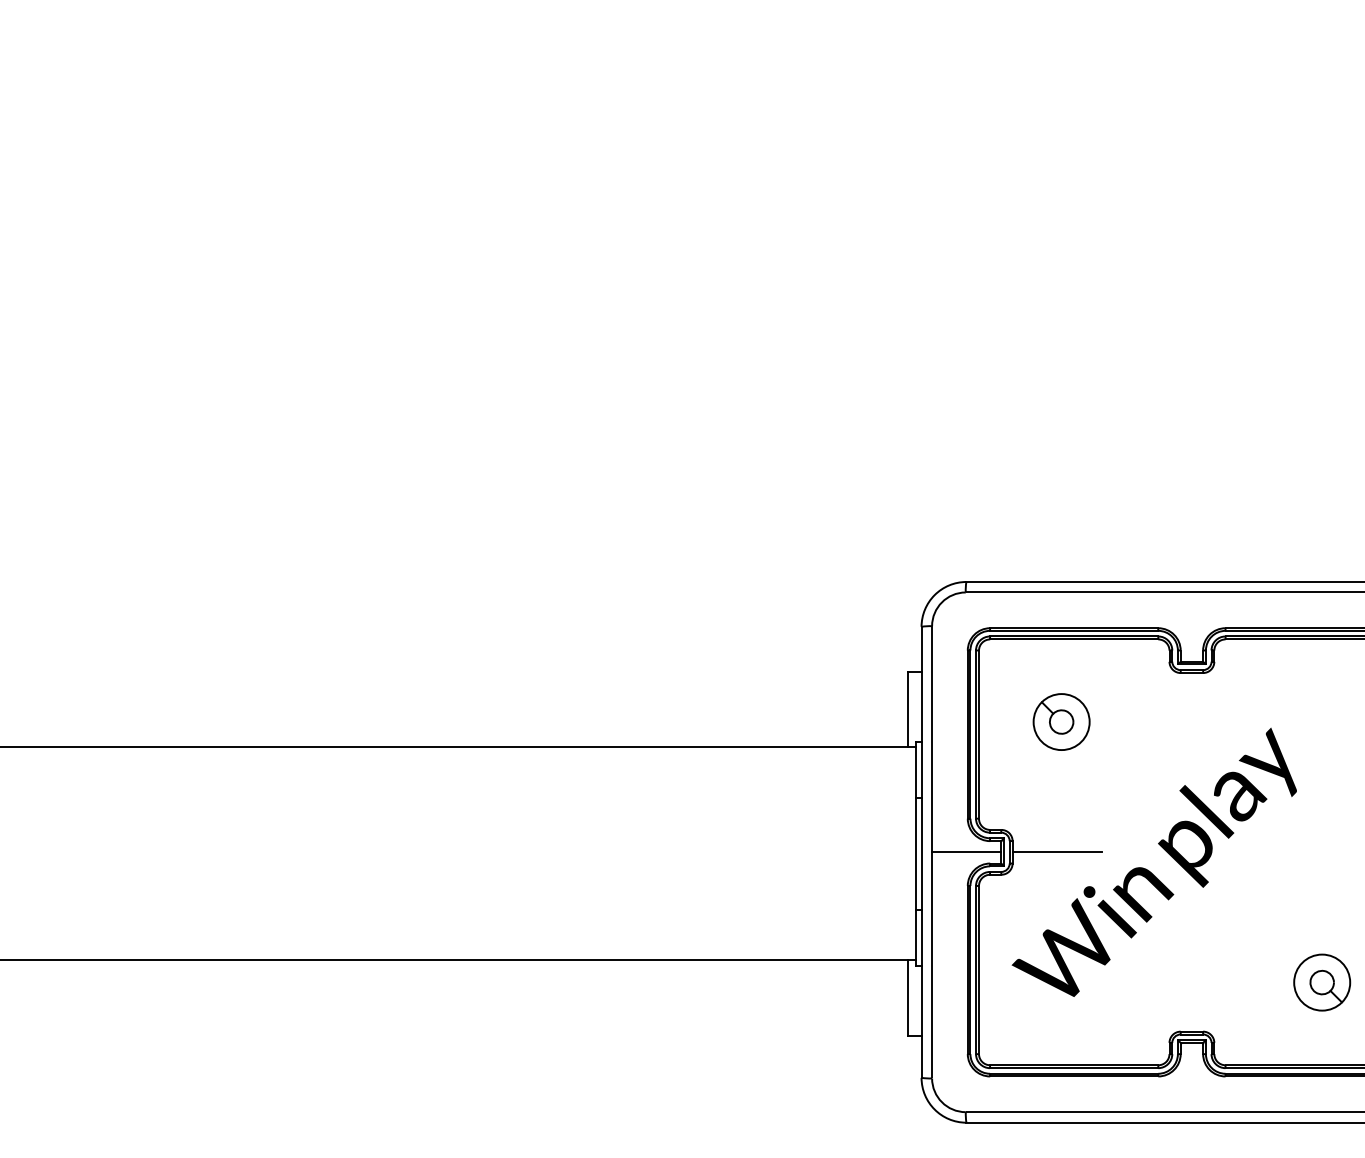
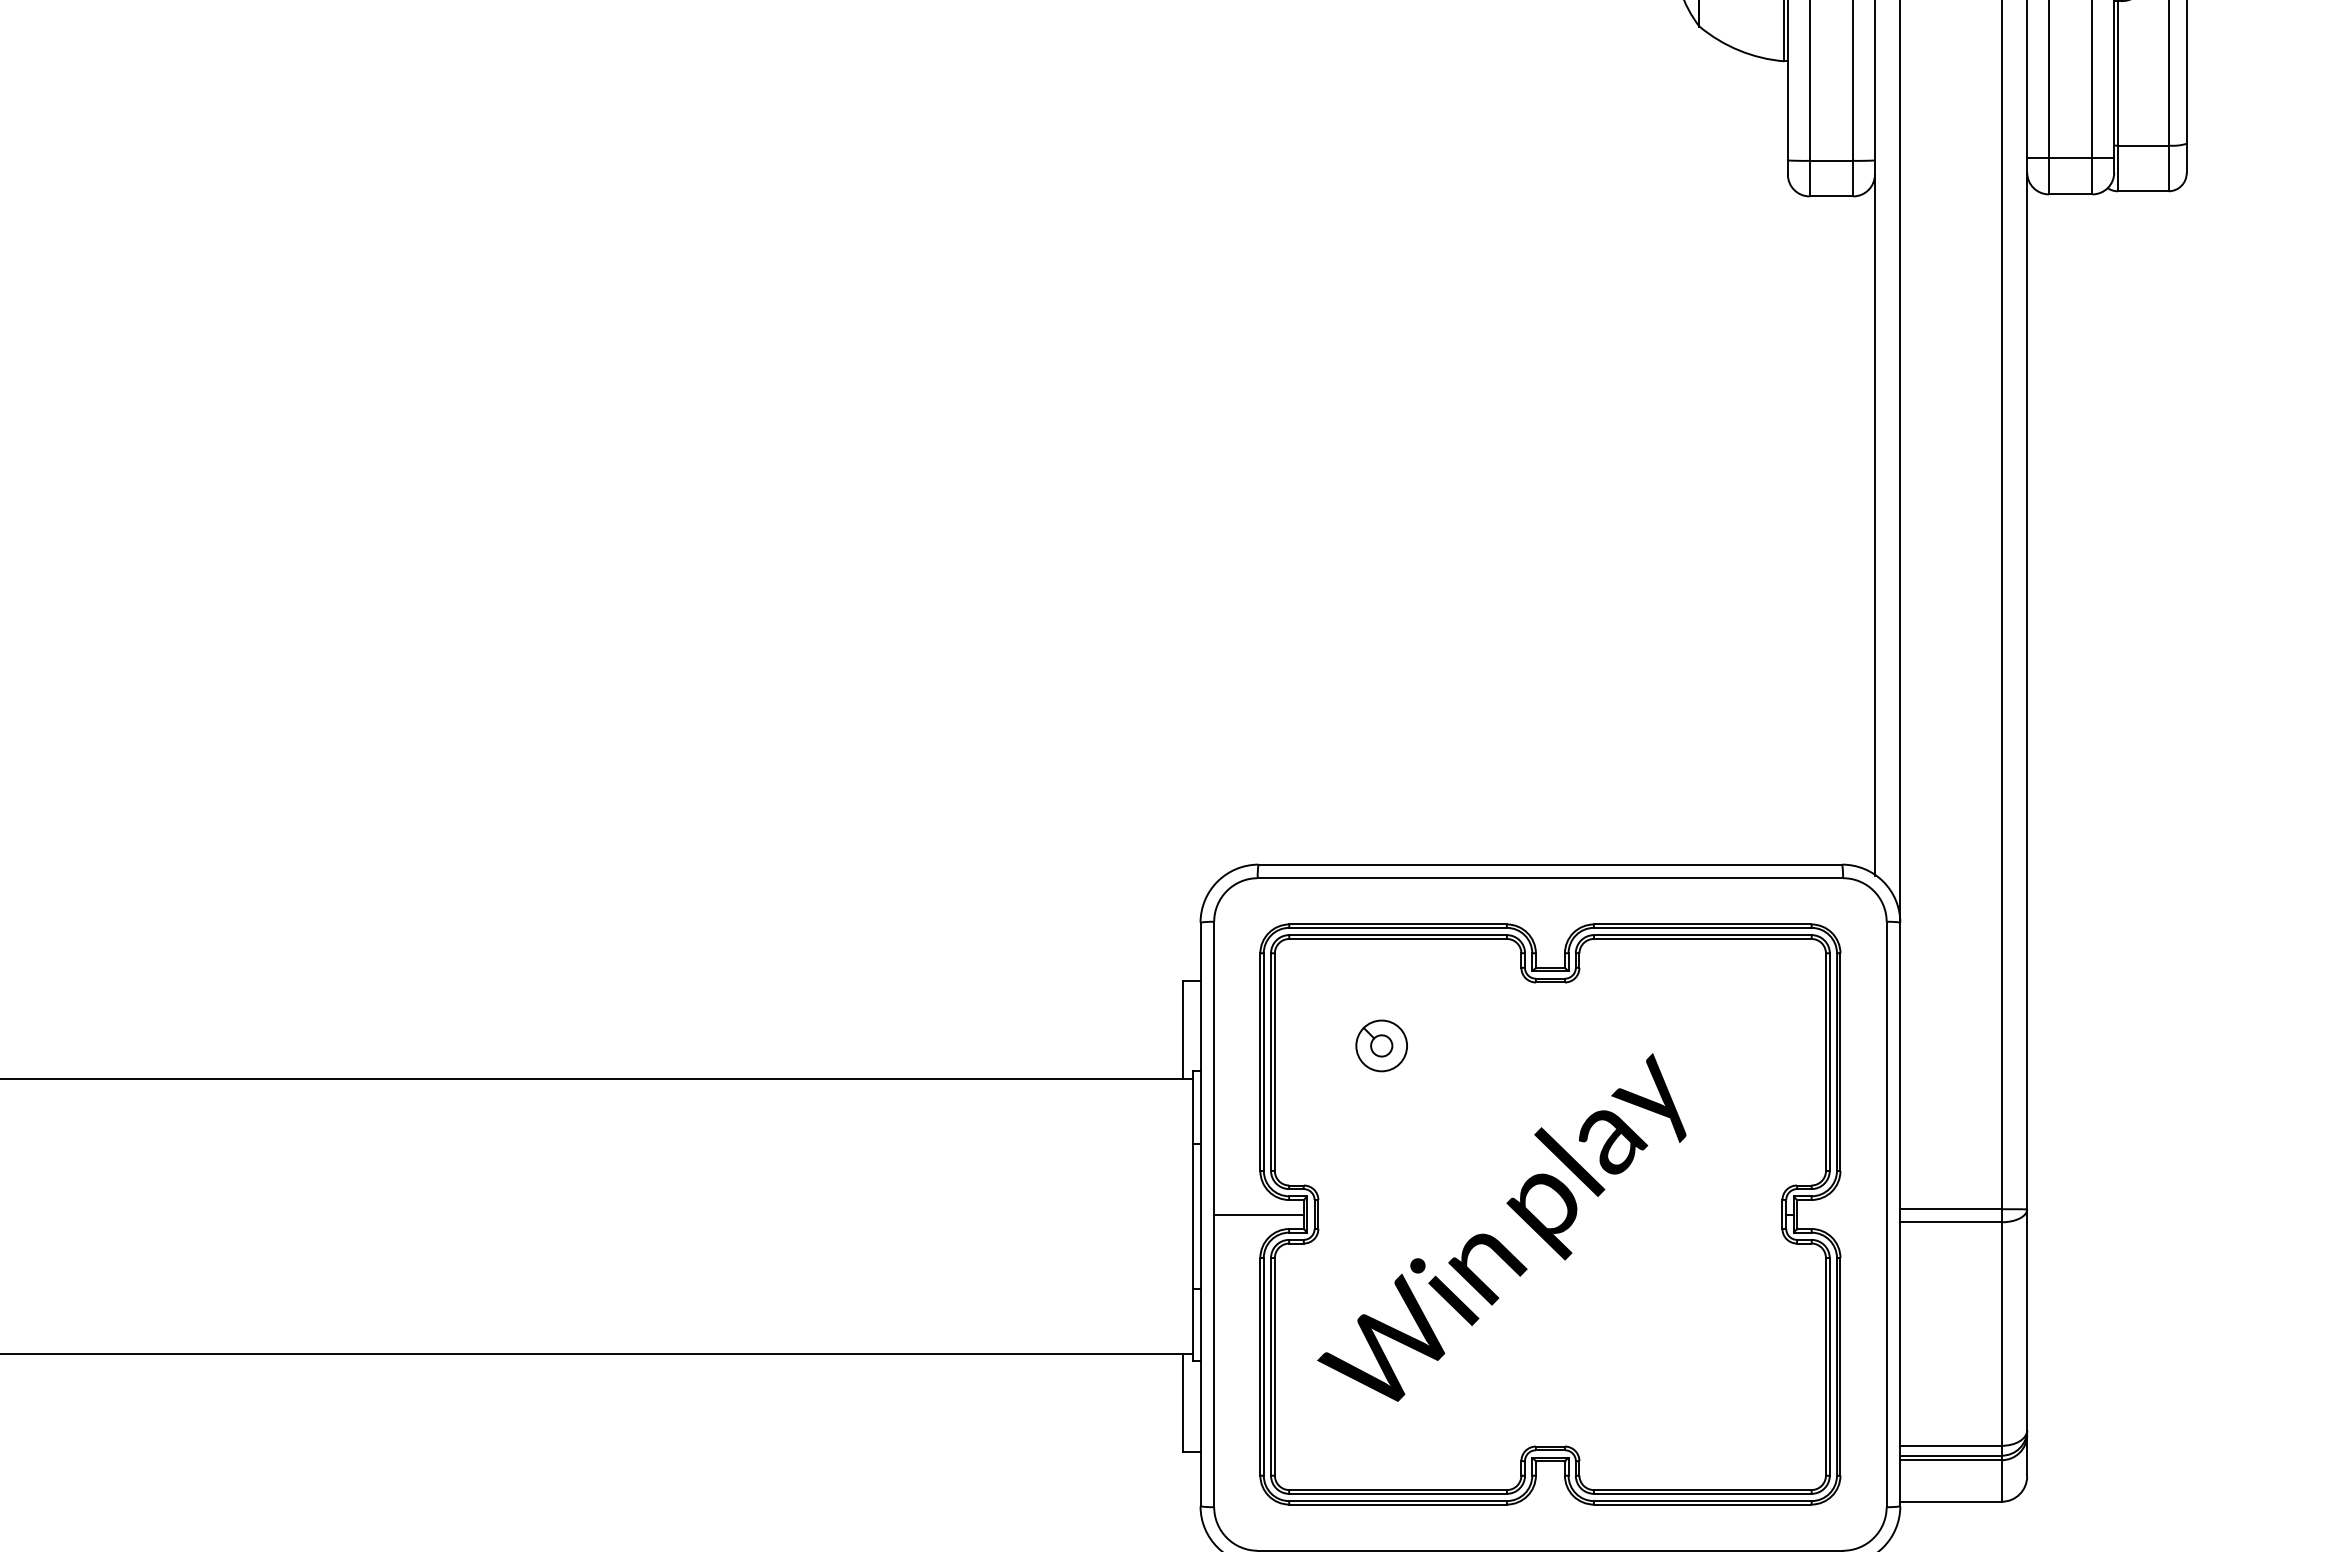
part: (1061, 721) -> (1381, 1045), size x0.7
line: (1057, 852) -> (1376, 1214), removed
part: (1321, 982) -> (1718, 1383), removed

